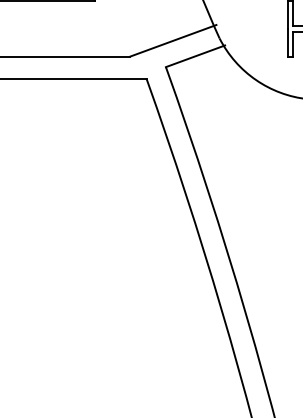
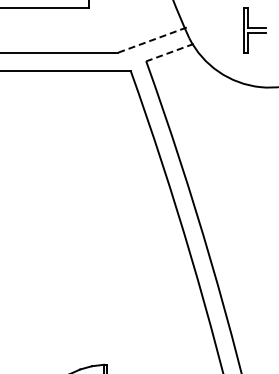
line: (173, 41) -> (152, 40), solid -> dashed
line: (194, 56) -> (169, 52), solid -> dashed

